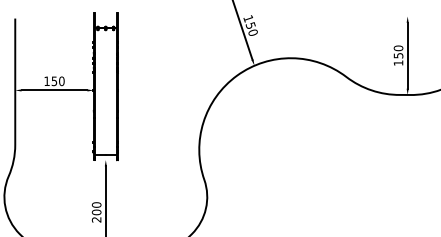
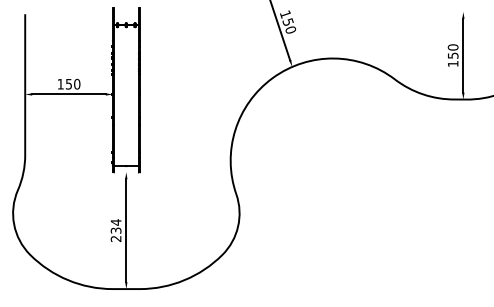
text: (96, 208) -> (115, 226), 200 -> 234

